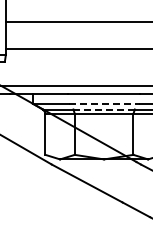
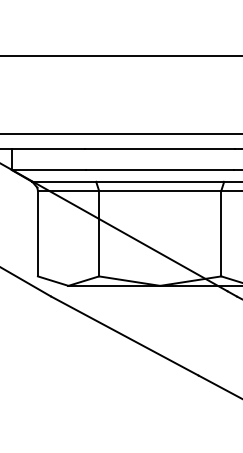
line: (104, 103) -> (160, 169), dashed -> solid
line: (104, 109) -> (160, 181), dashed -> solid

